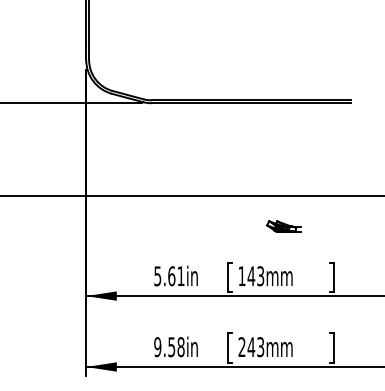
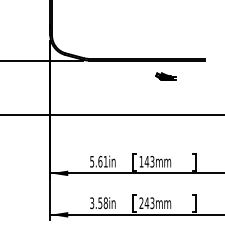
part: (283, 226) -> (165, 76), moved
text: (158, 345) -> (92, 202), 9.58in -> 3.58in

